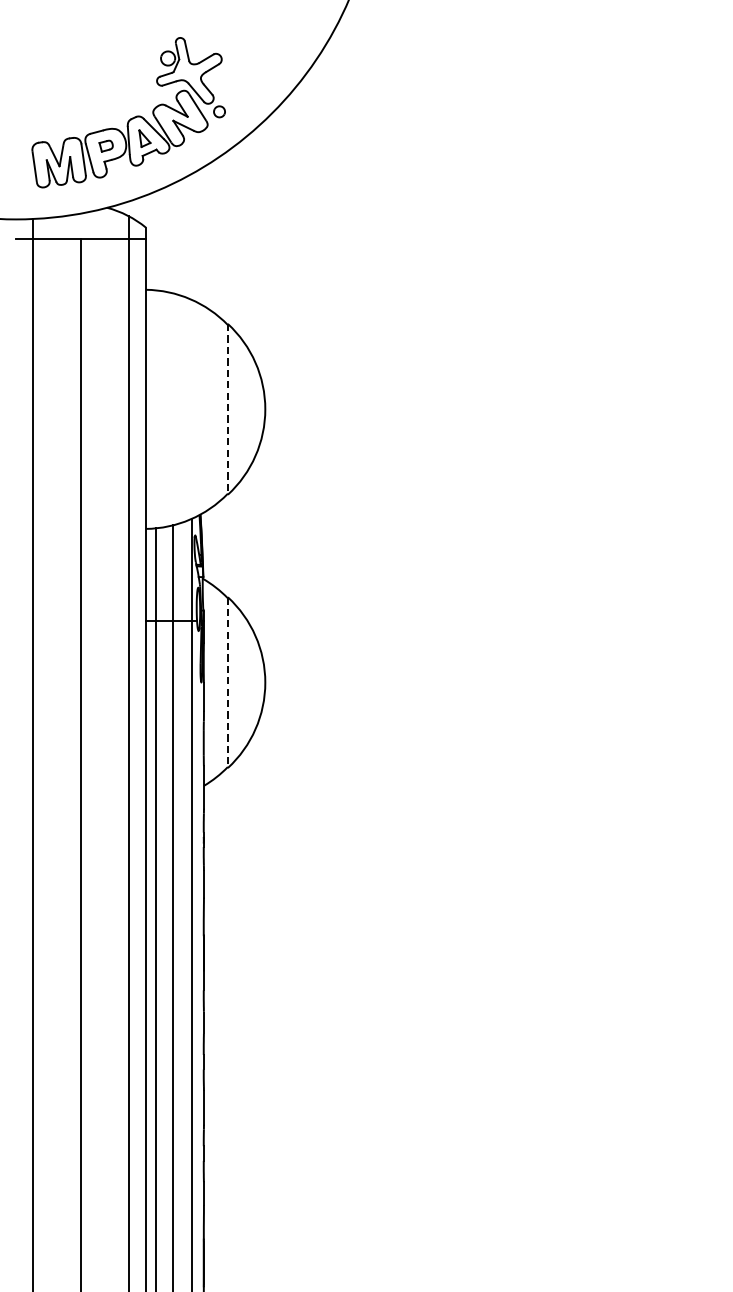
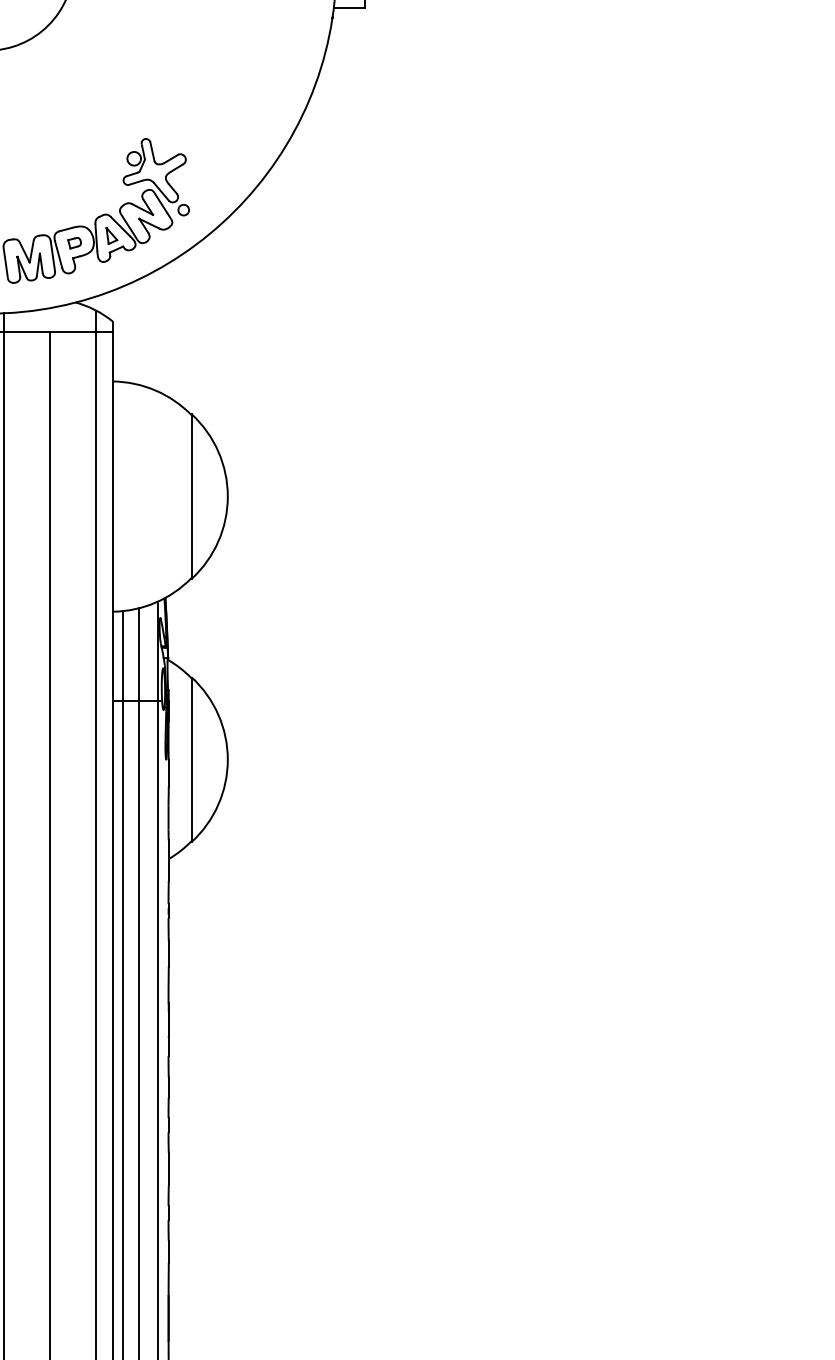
line: (227, 410) -> (191, 497), dashed -> solid
line: (227, 683) -> (191, 760), dashed -> solid

